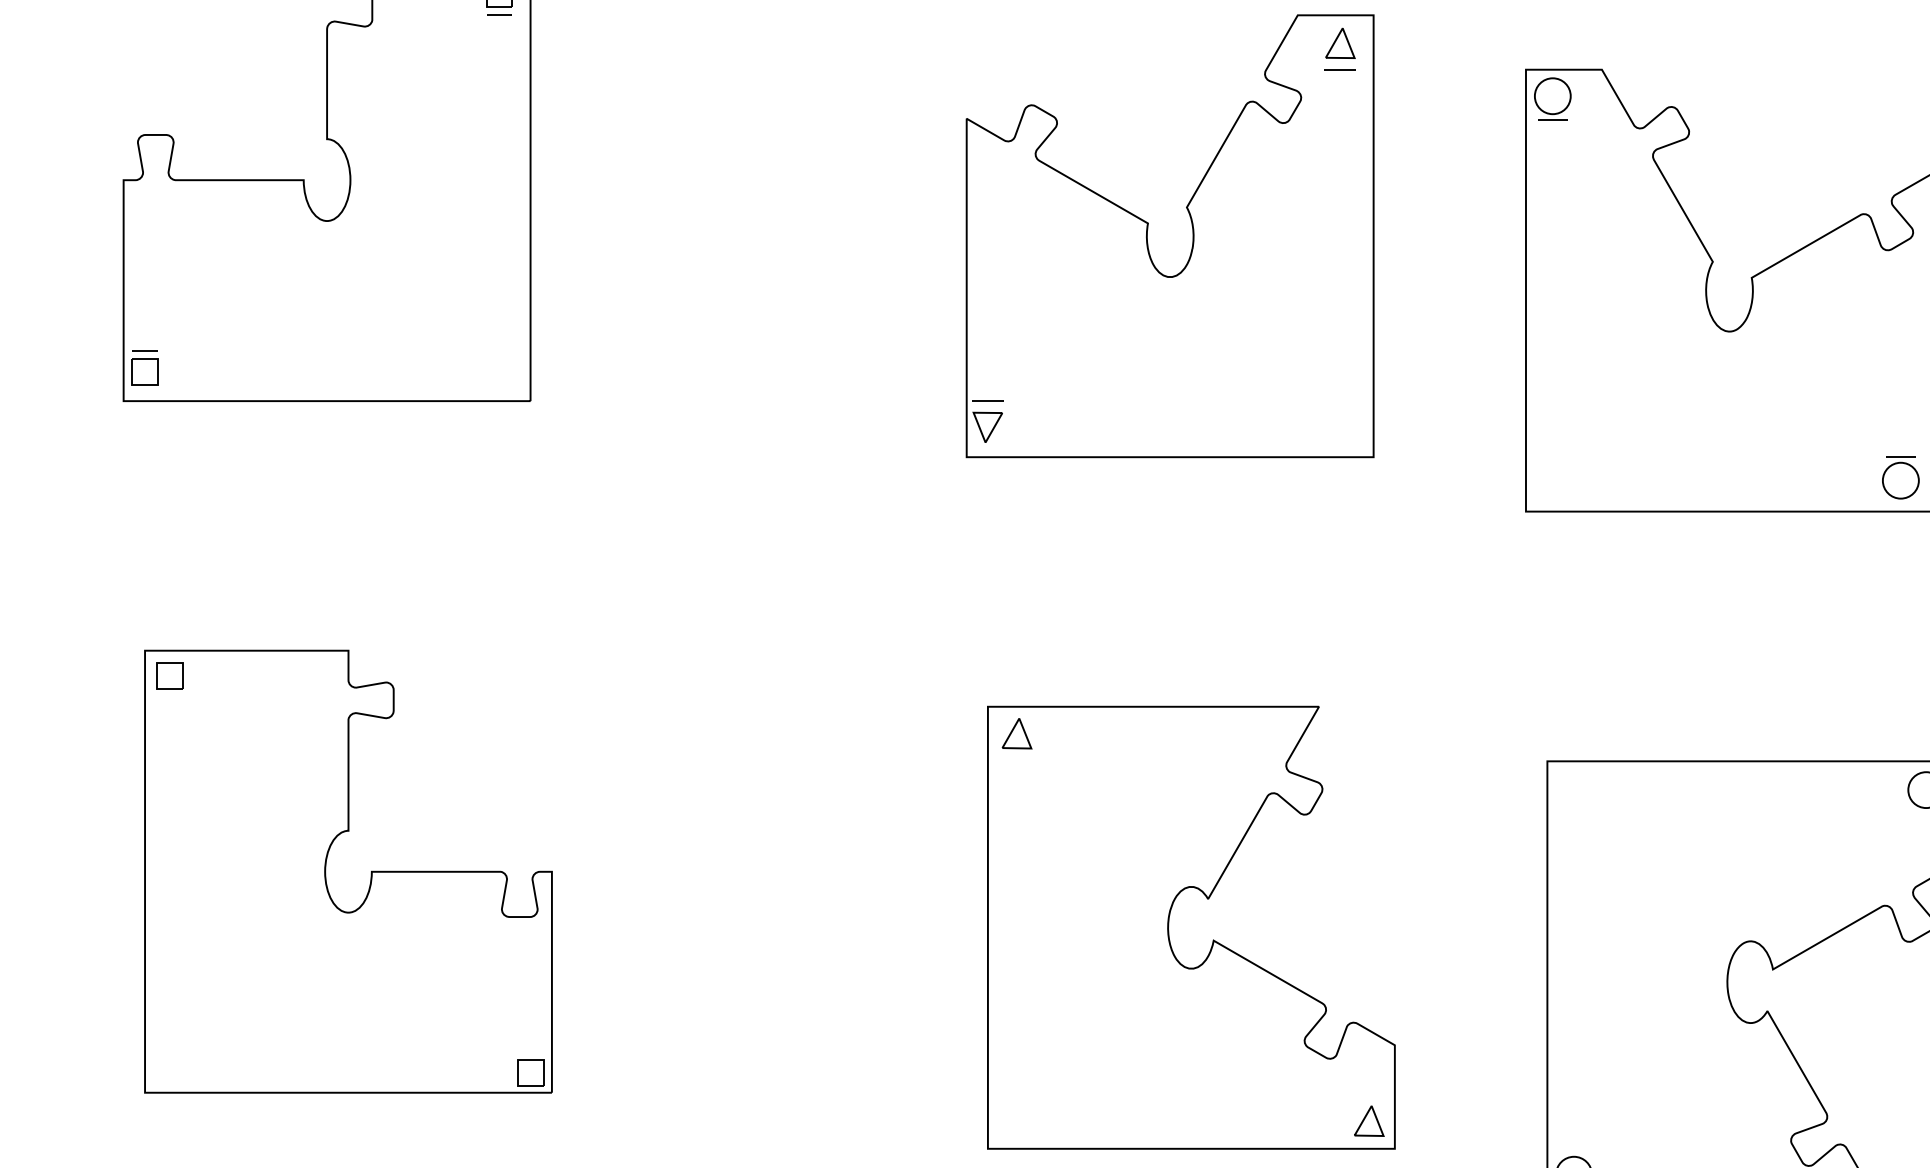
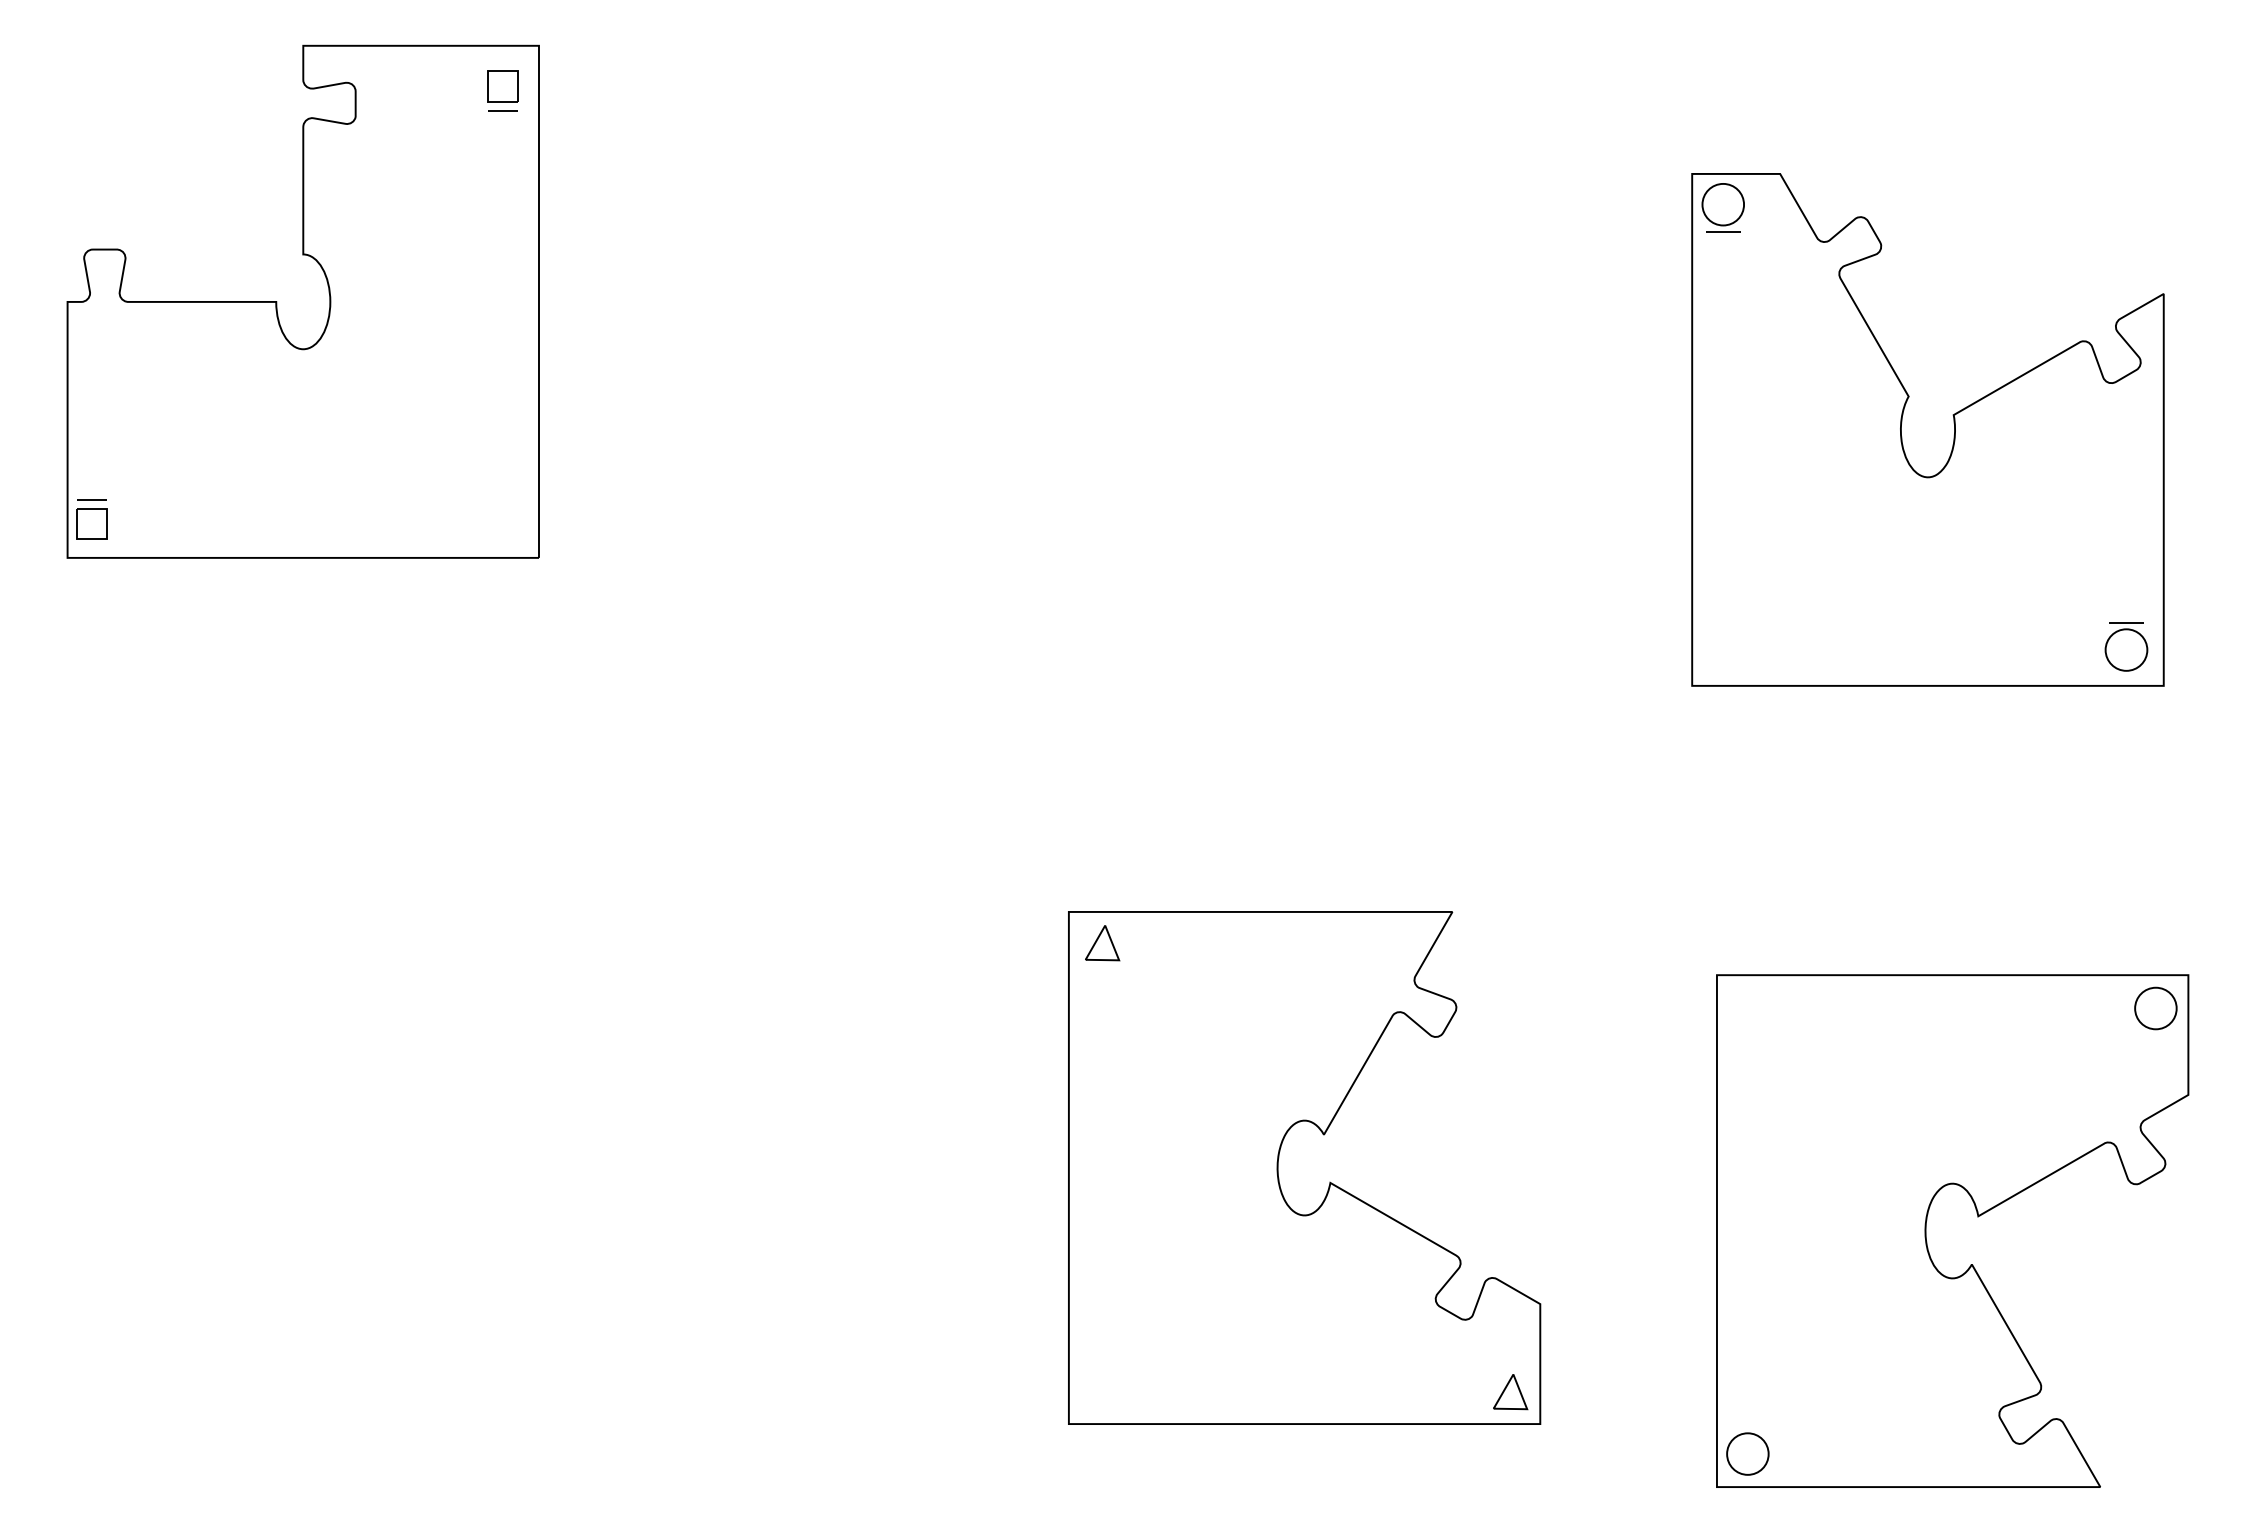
part: (1148, 230) -> (1254, 360), removed
part: (326, 866) -> (302, 1097), removed

